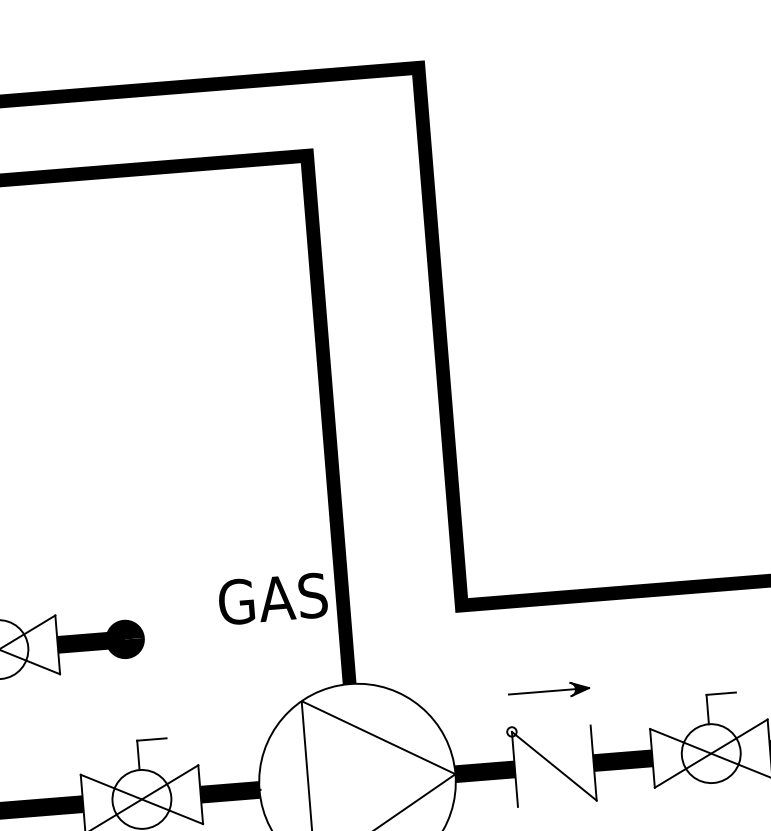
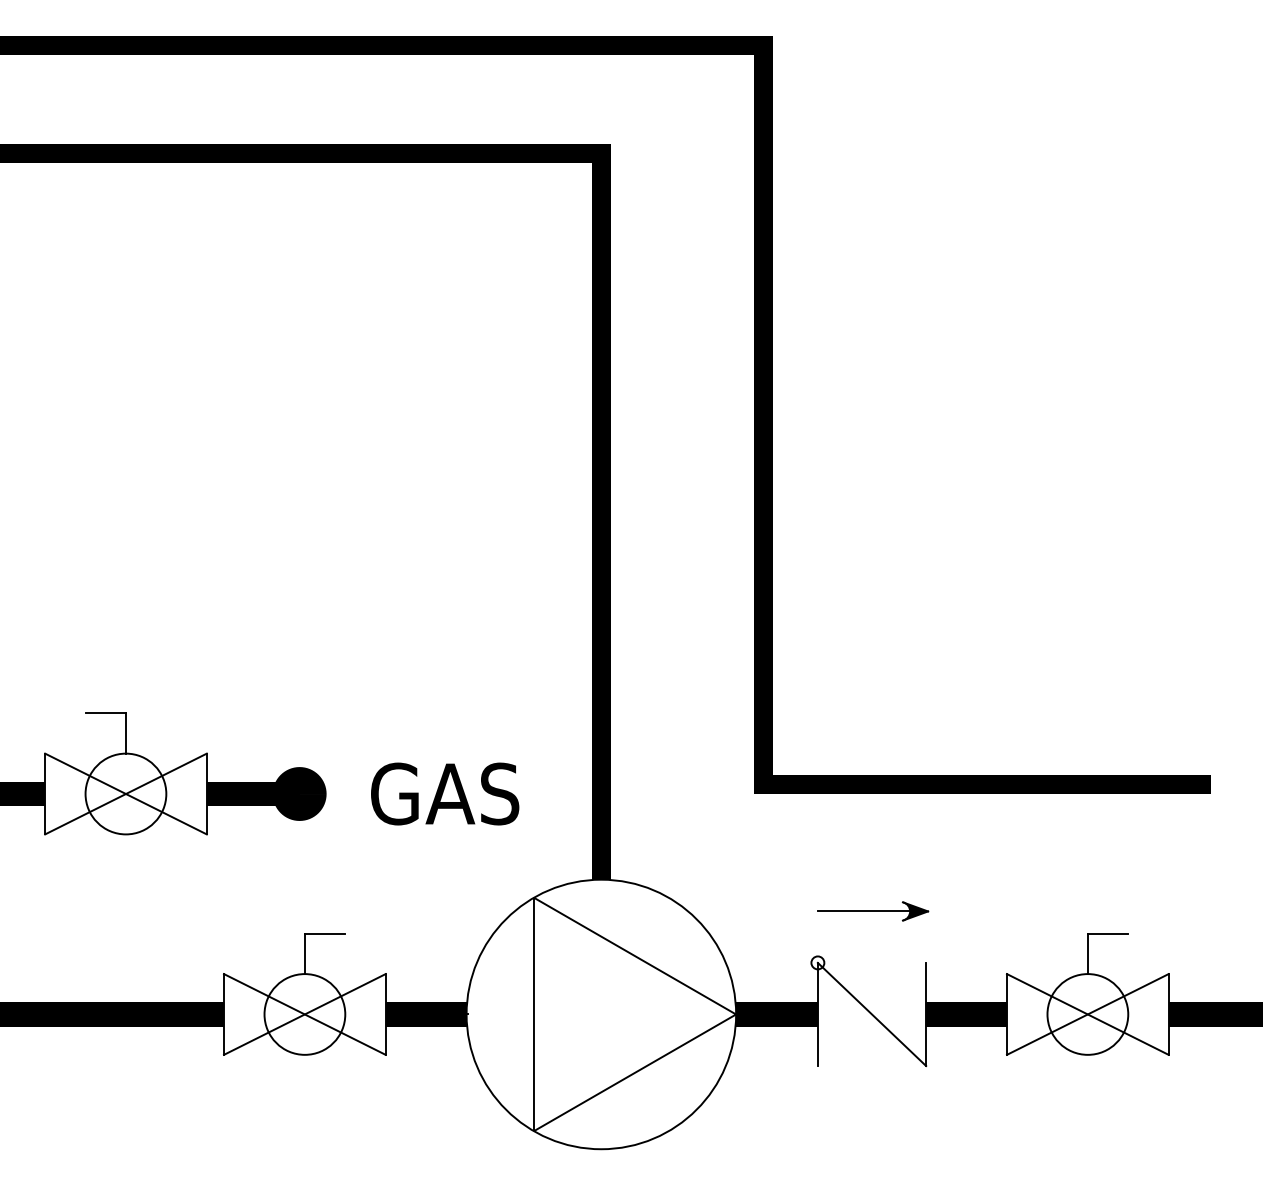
text: (273, 598) -> (445, 793), moved

